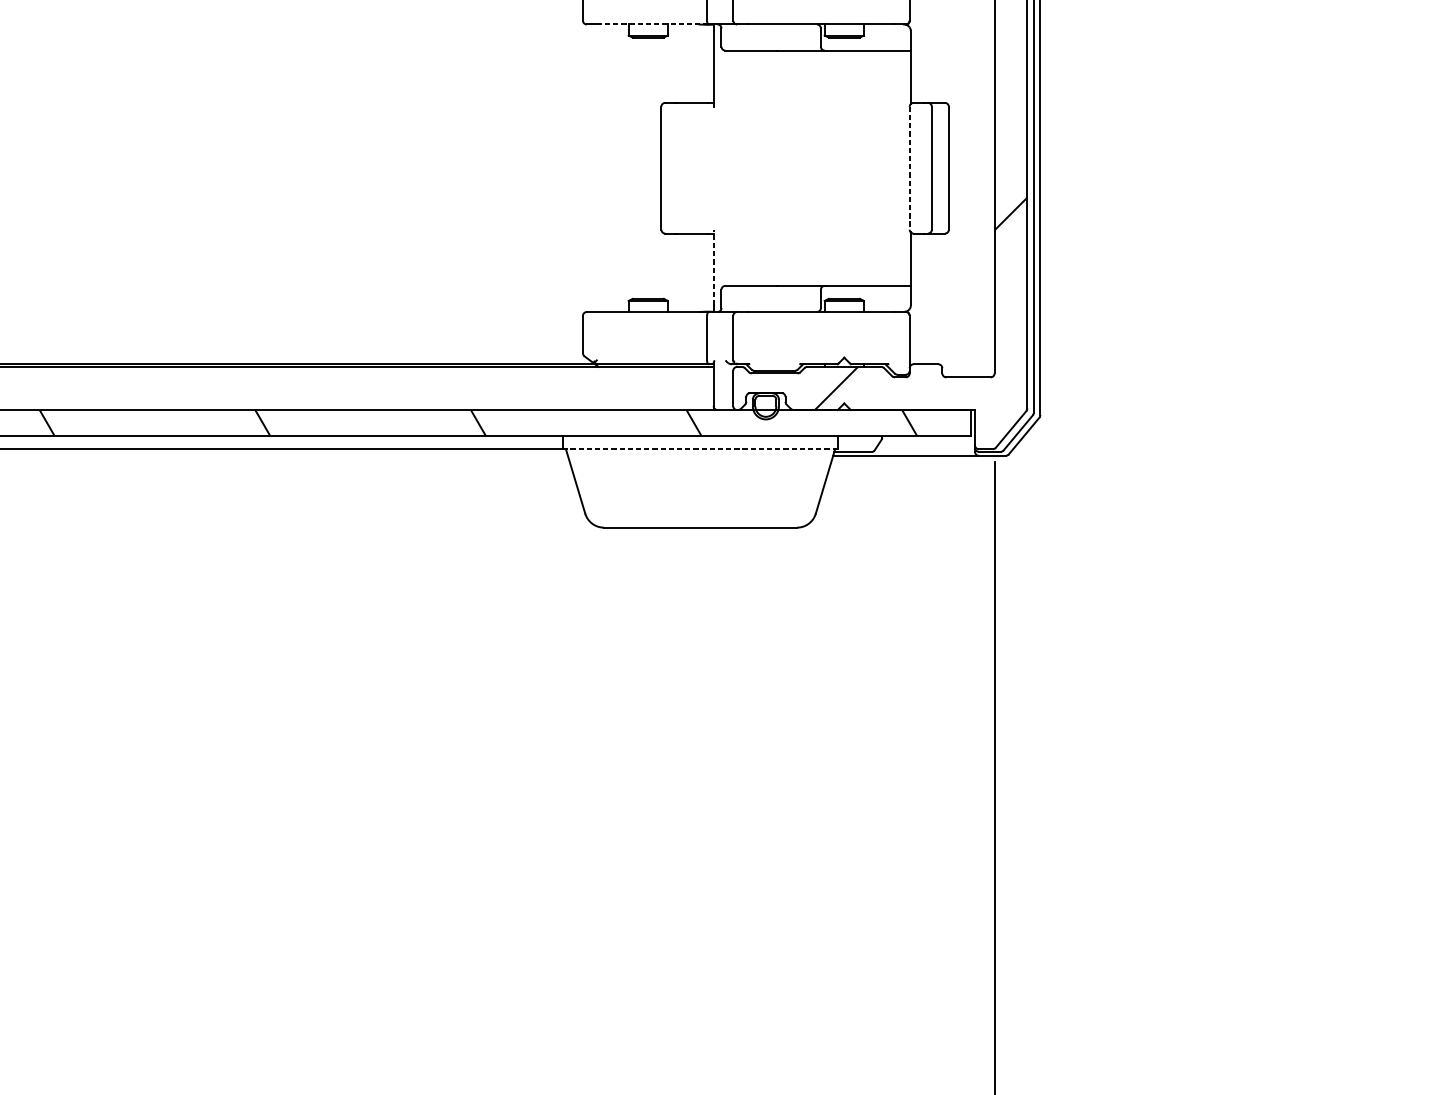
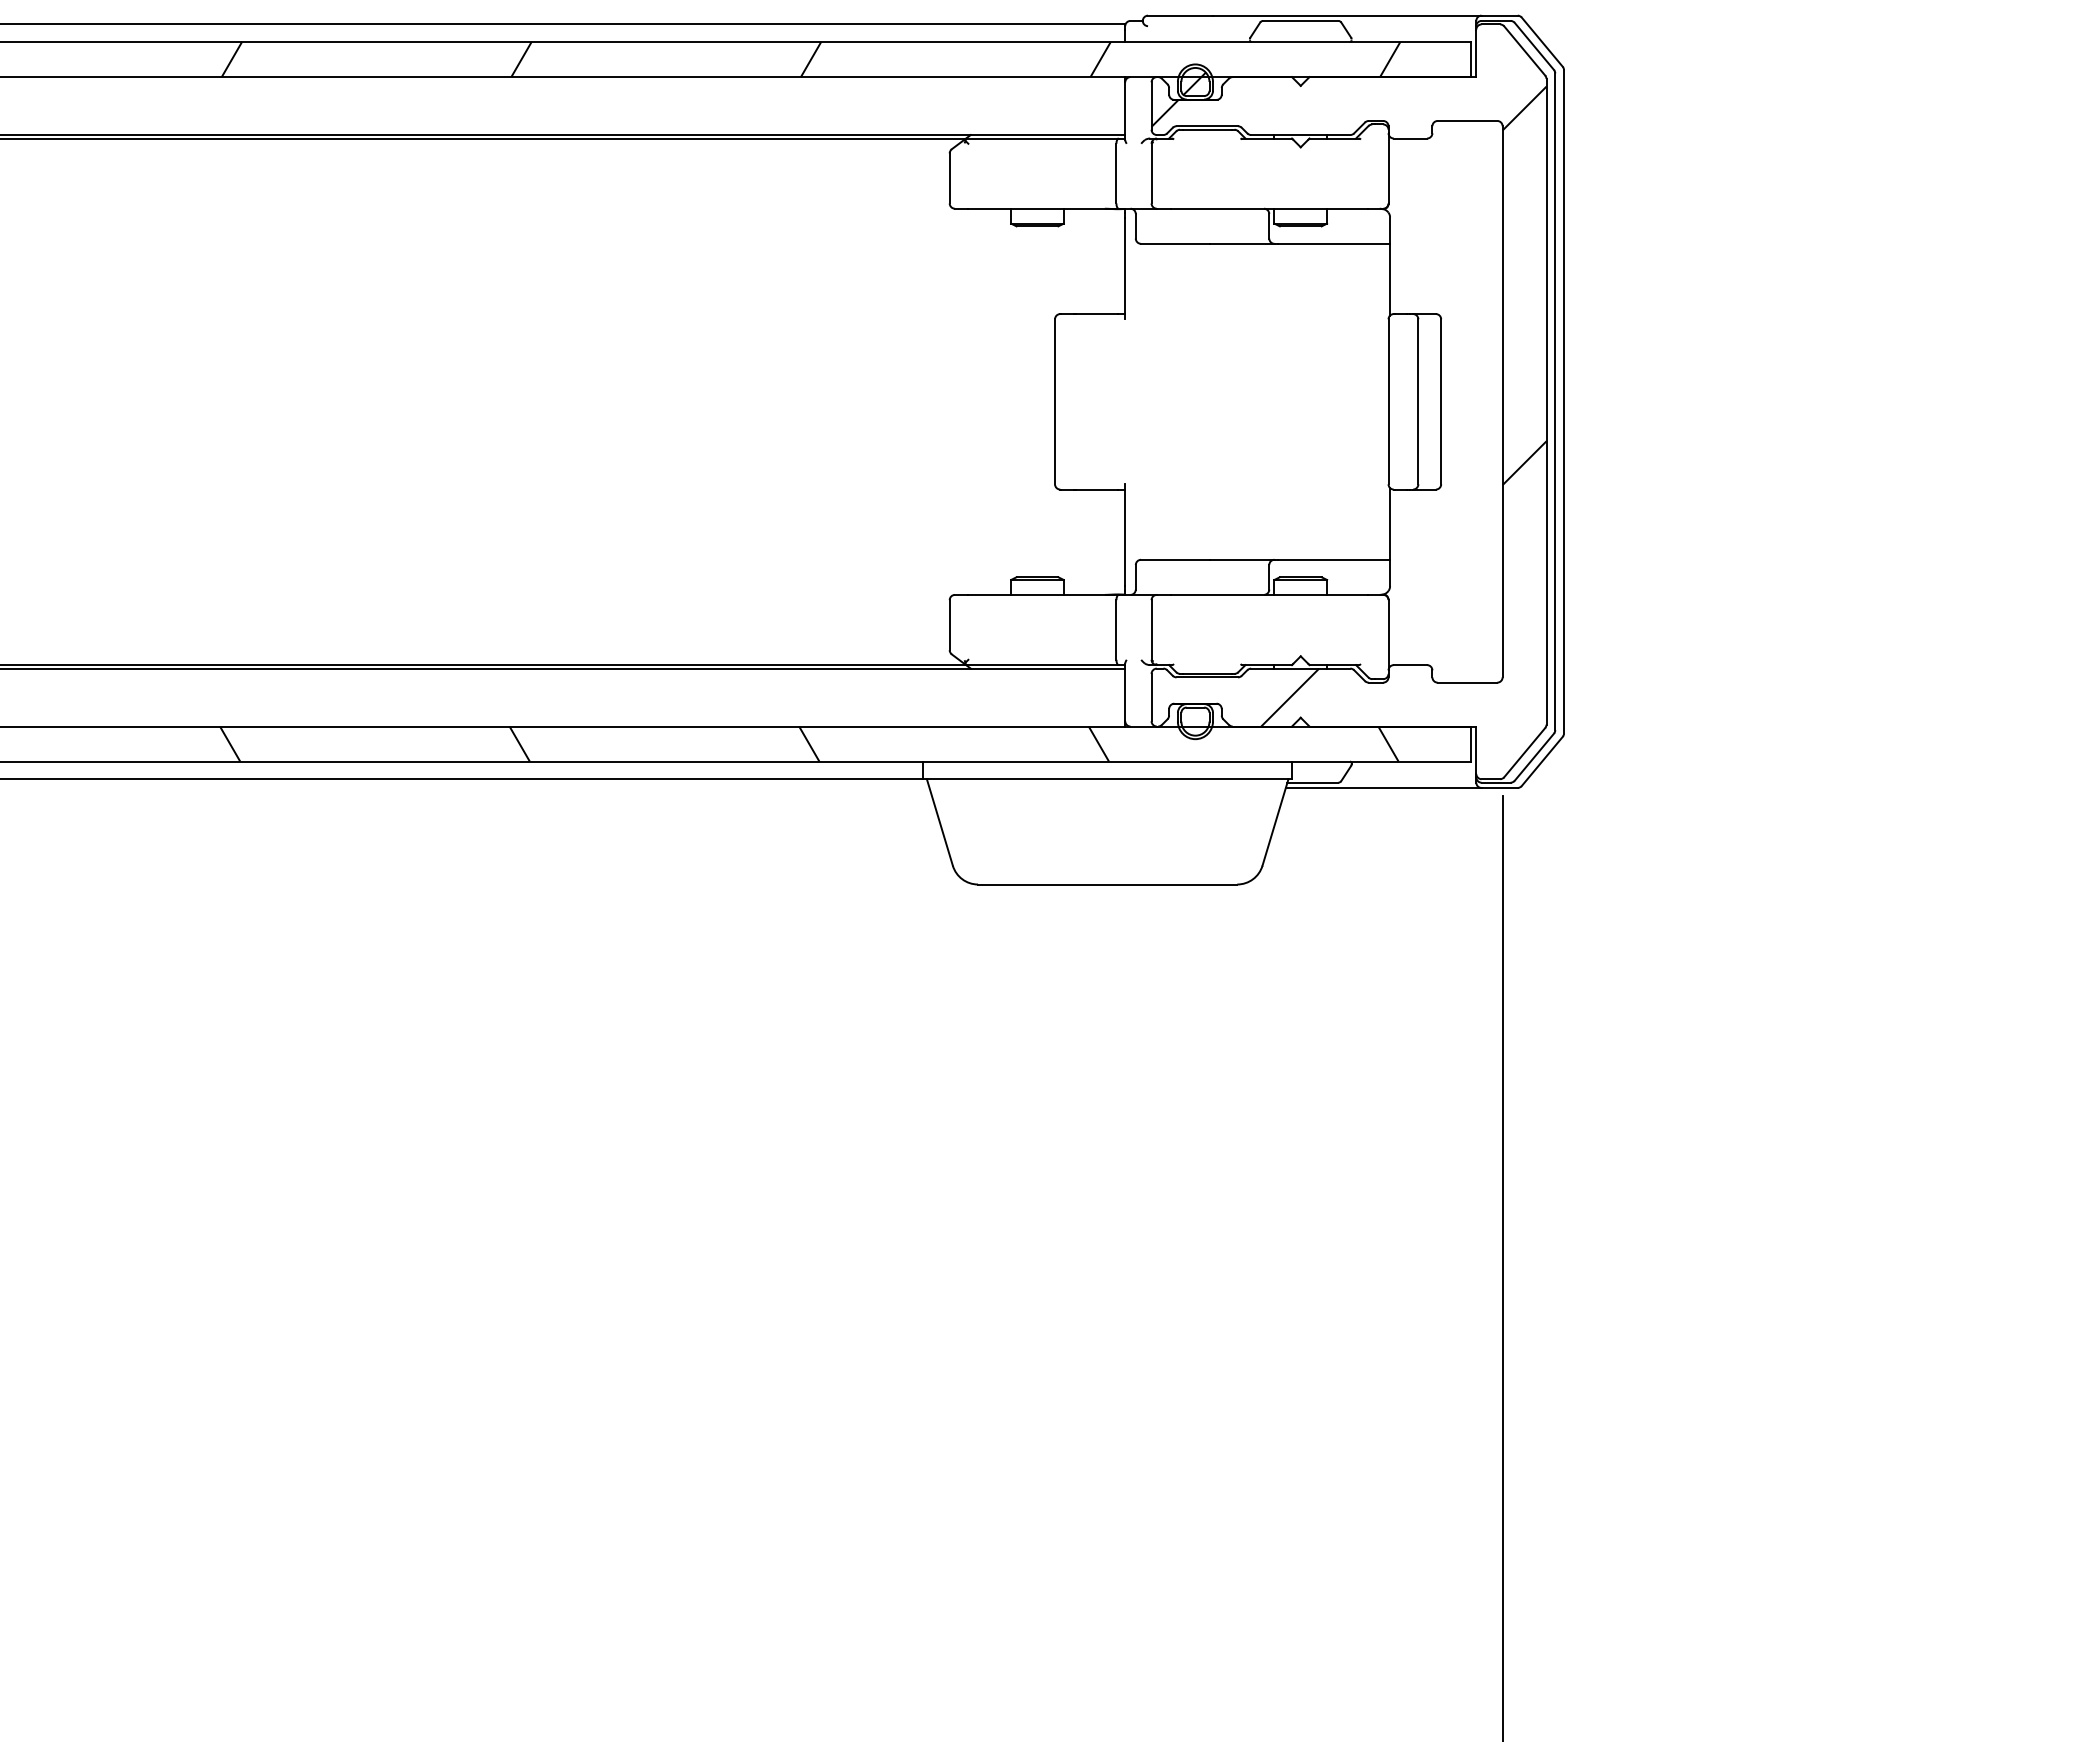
line: (653, 24) -> (1044, 208), dashed -> solid
line: (909, 168) -> (1388, 402), dashed -> solid
line: (713, 267) -> (1125, 535), dashed -> solid
line: (700, 449) -> (1107, 779), dashed -> solid

